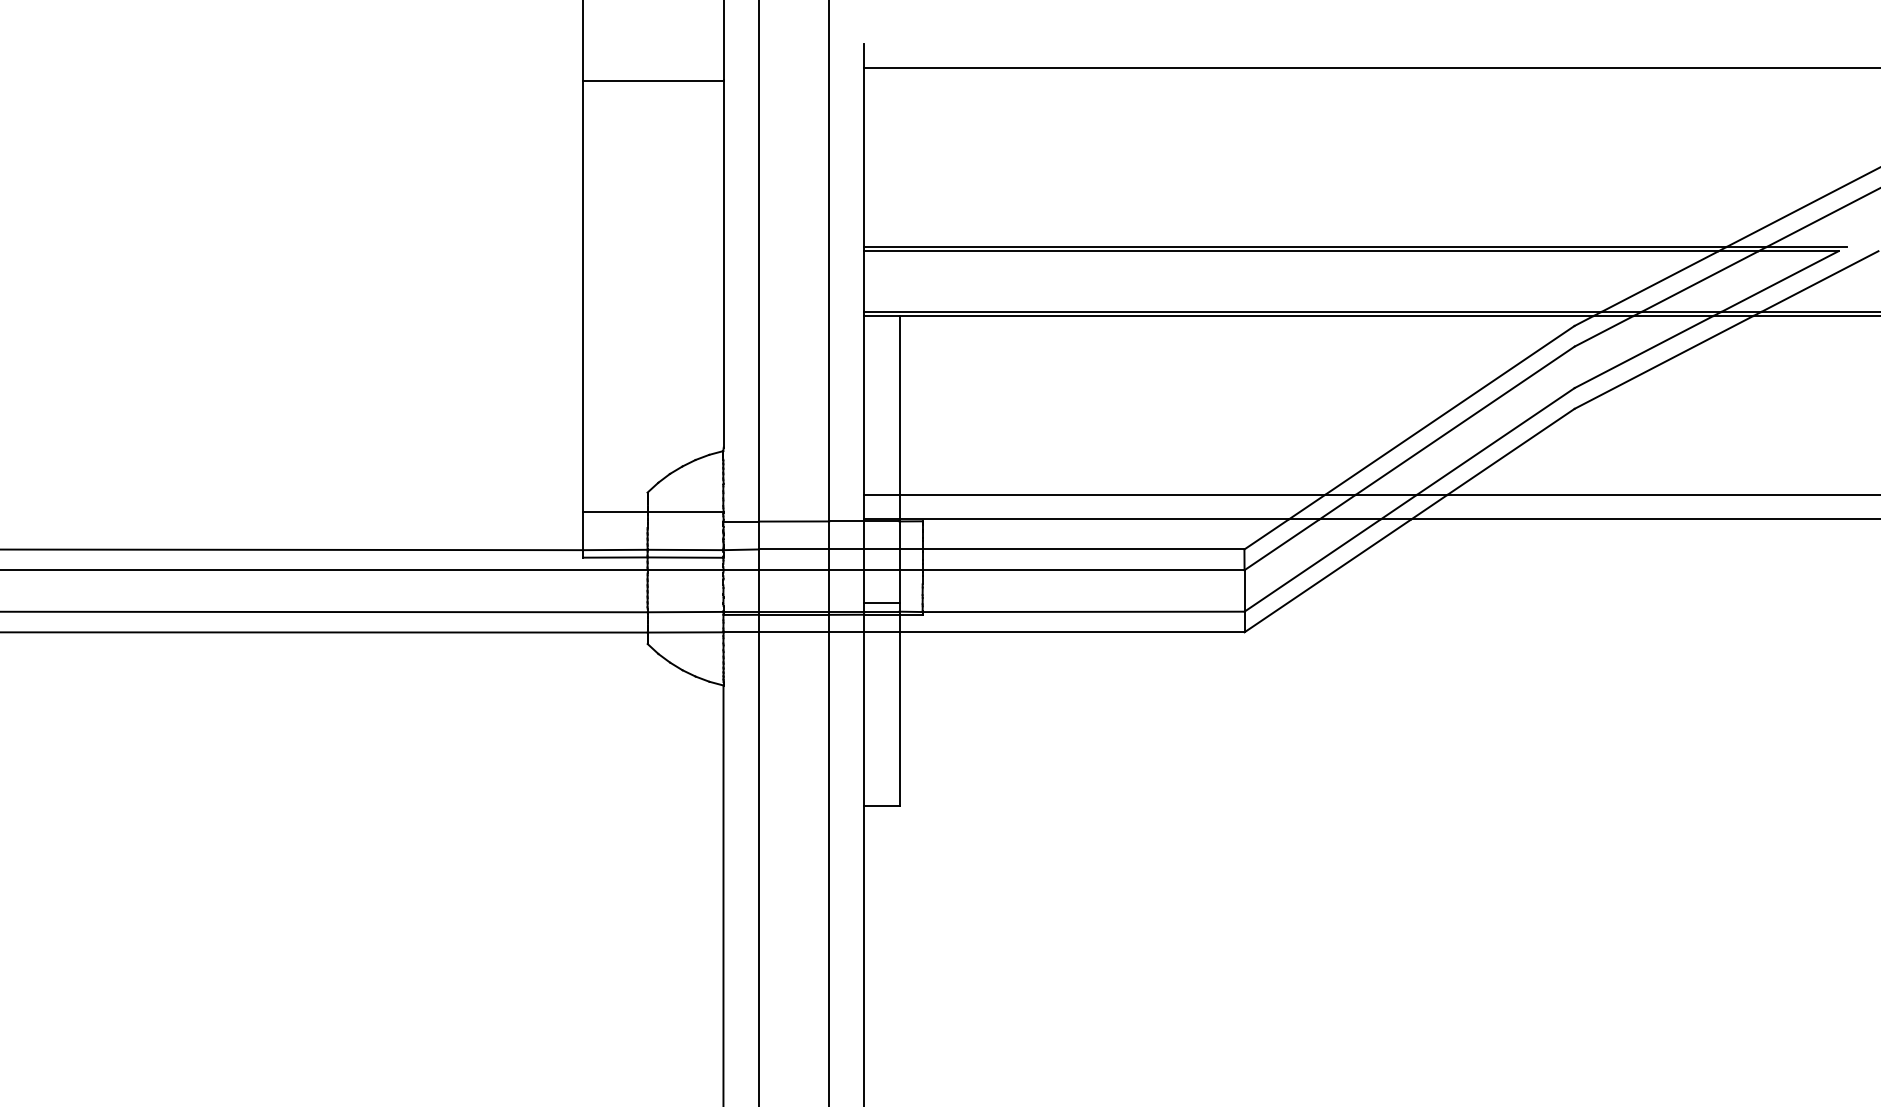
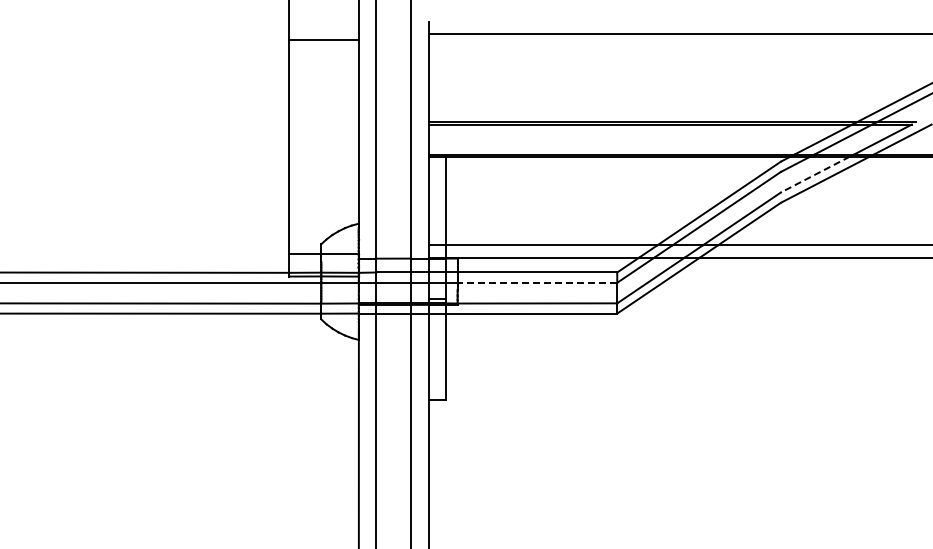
line: (1644, 351) -> (815, 174), solid -> dashed
line: (1083, 569) -> (537, 282), solid -> dashed

